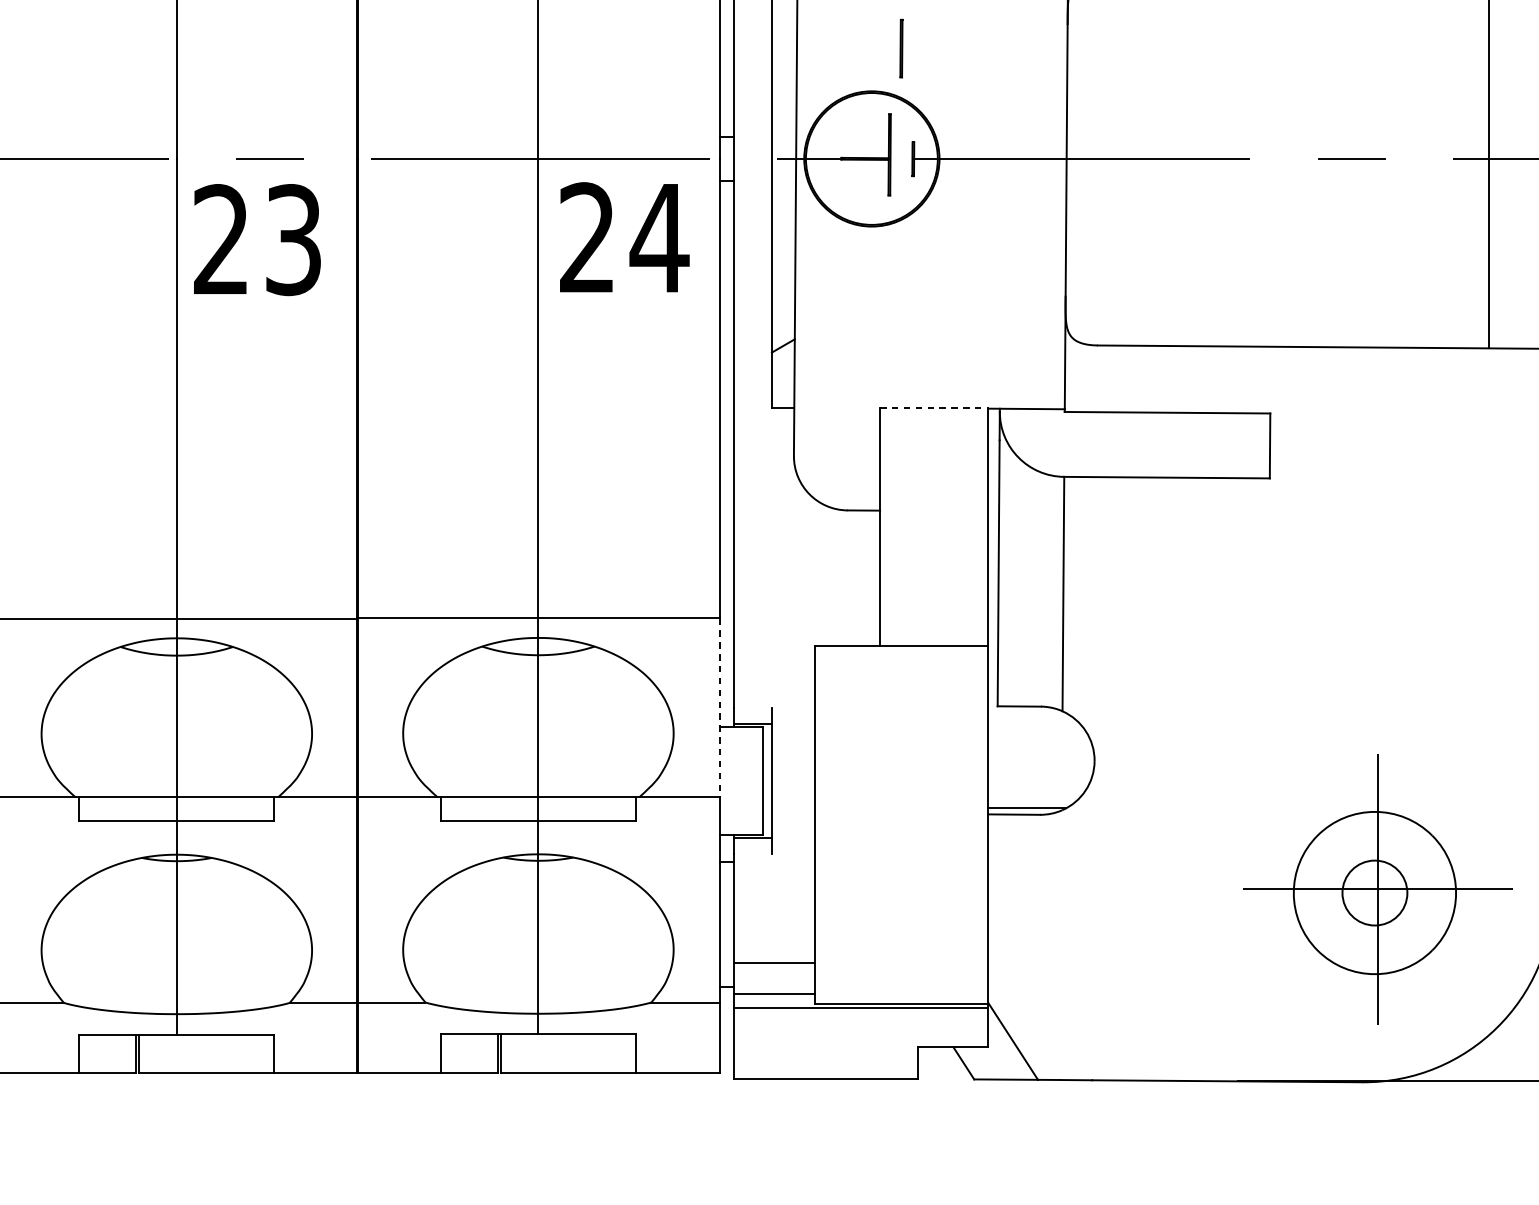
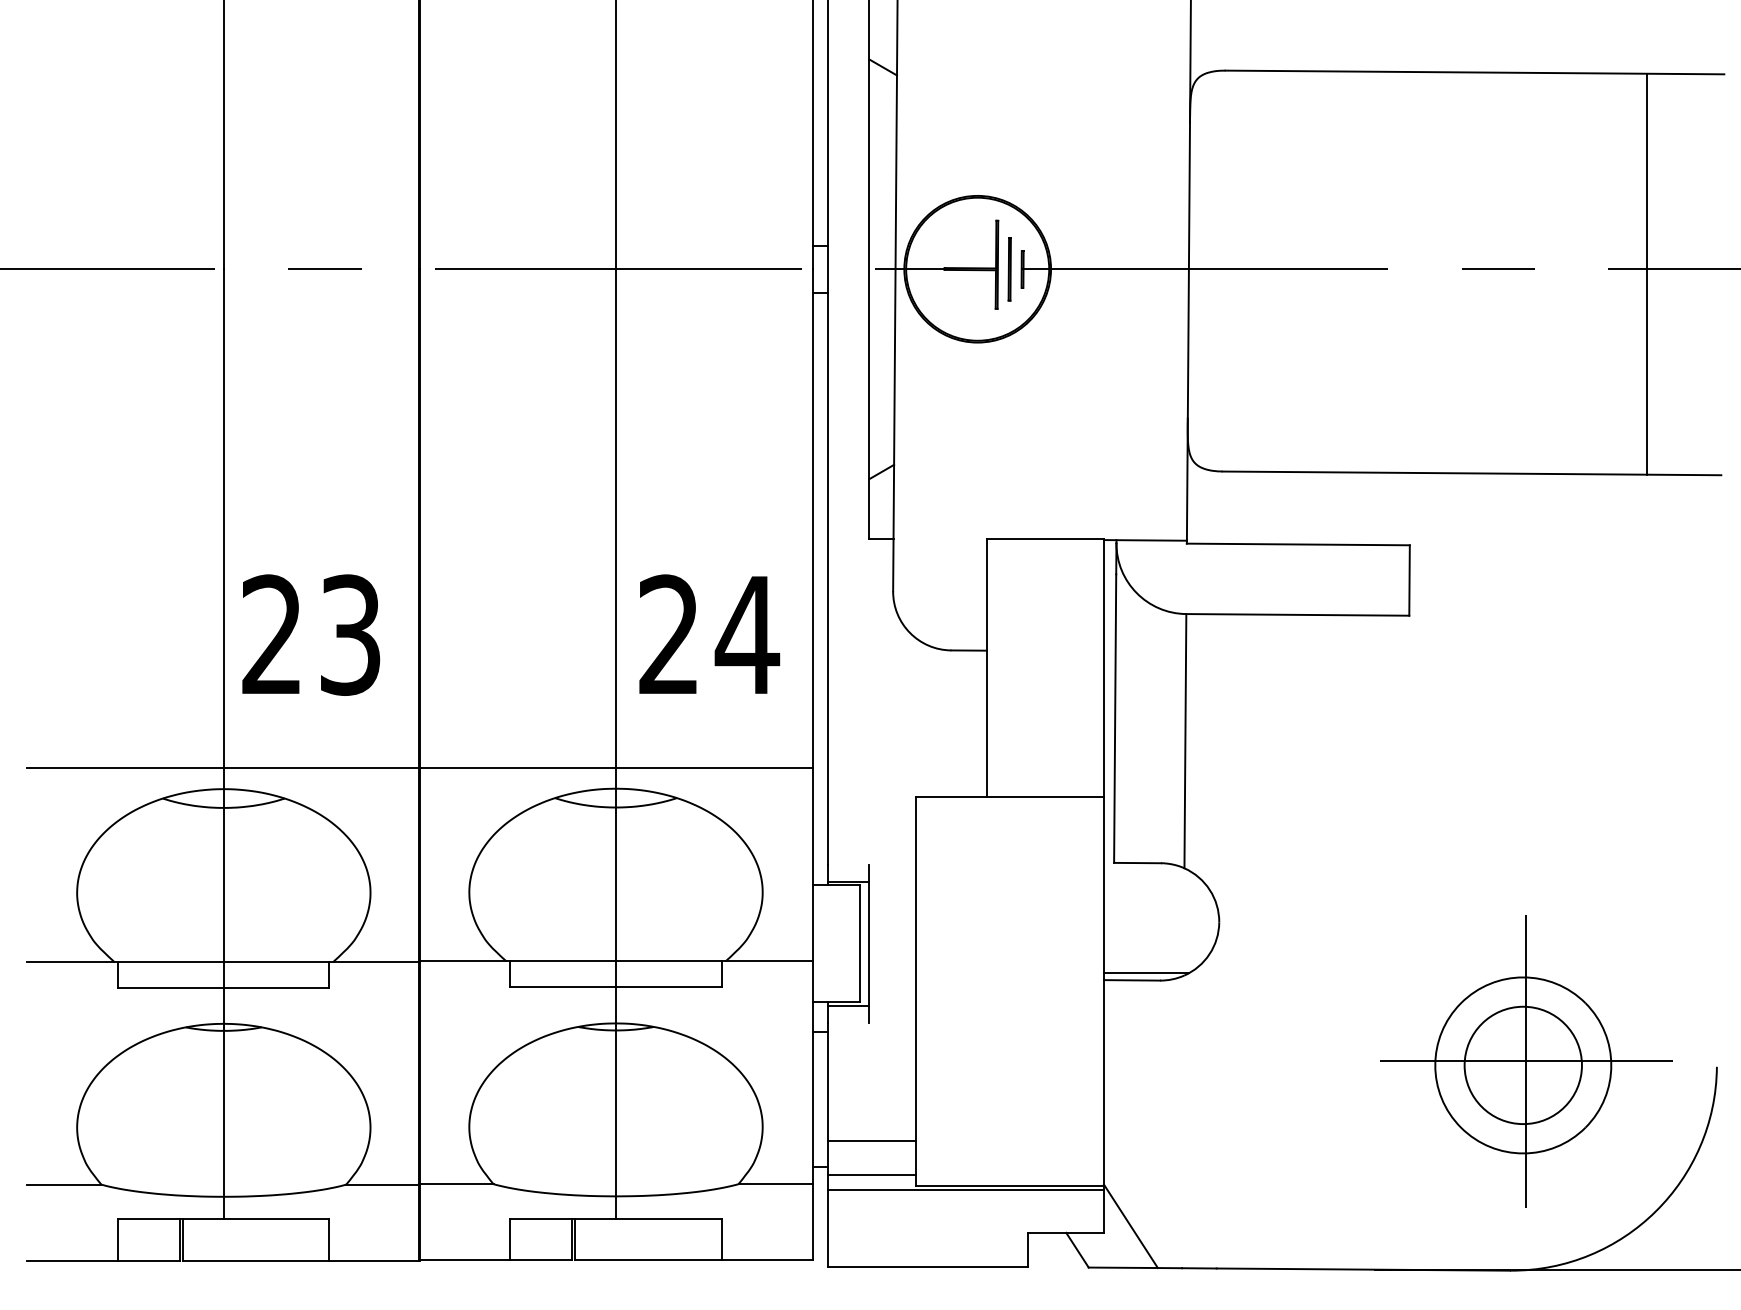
line: (901, 48) -> (1009, 269), moved
text: (624, 236) -> (709, 633), moved
text: (257, 239) -> (311, 634), moved
line: (934, 408) -> (1045, 539), dashed -> solid
line: (719, 707) -> (812, 864), dashed -> solid
circle: (1374, 893) -> (1522, 1065), size x1.67

